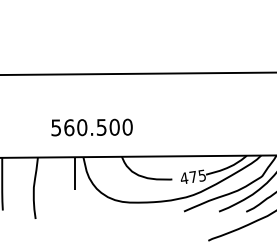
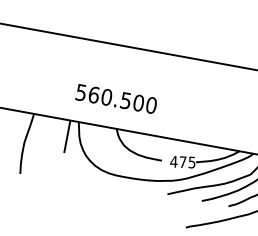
text: (91, 127) -> (115, 98), moved

